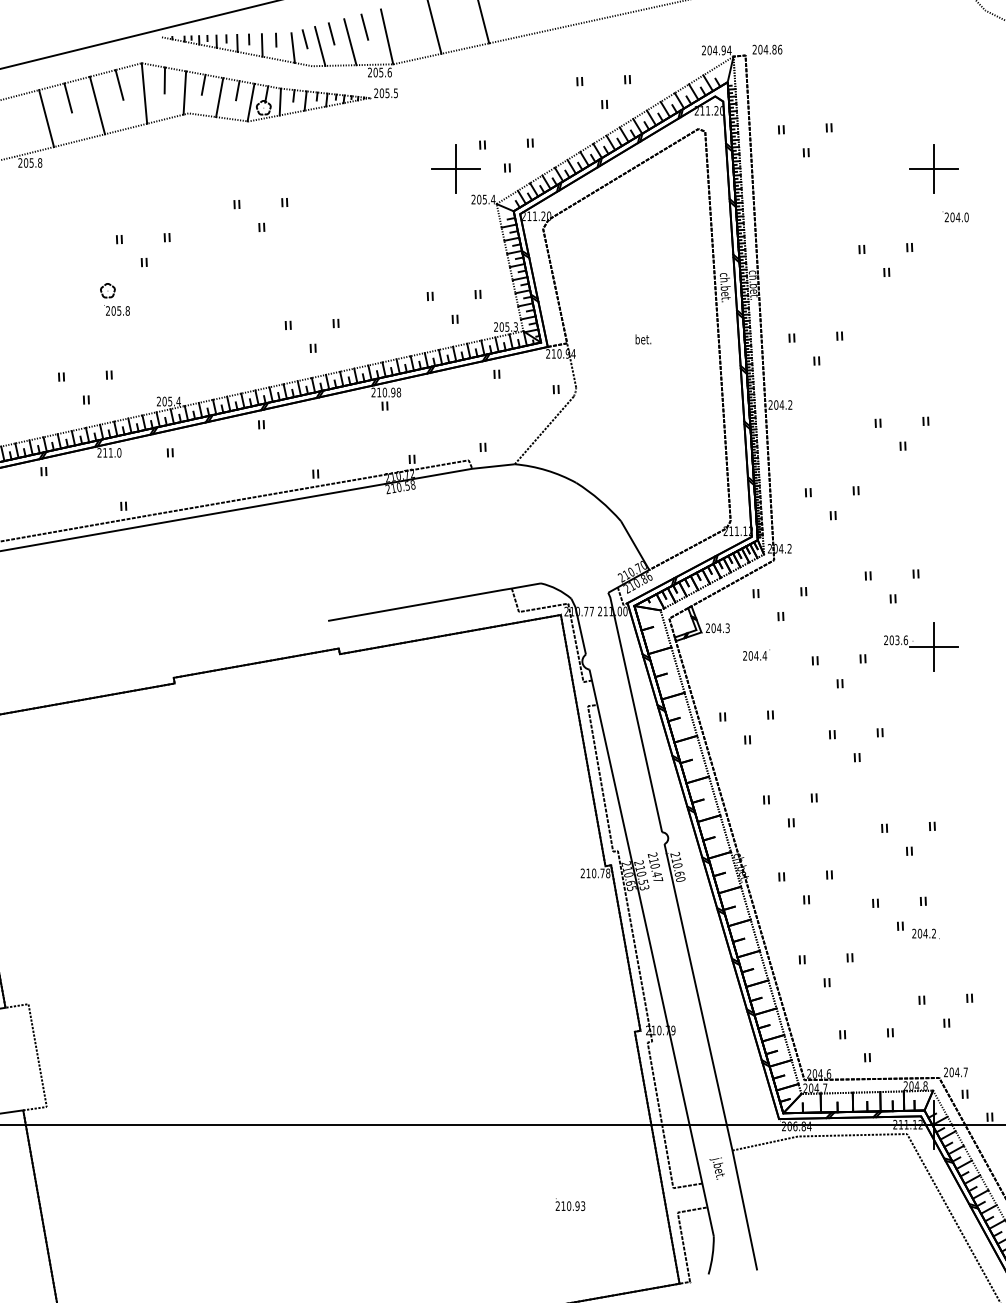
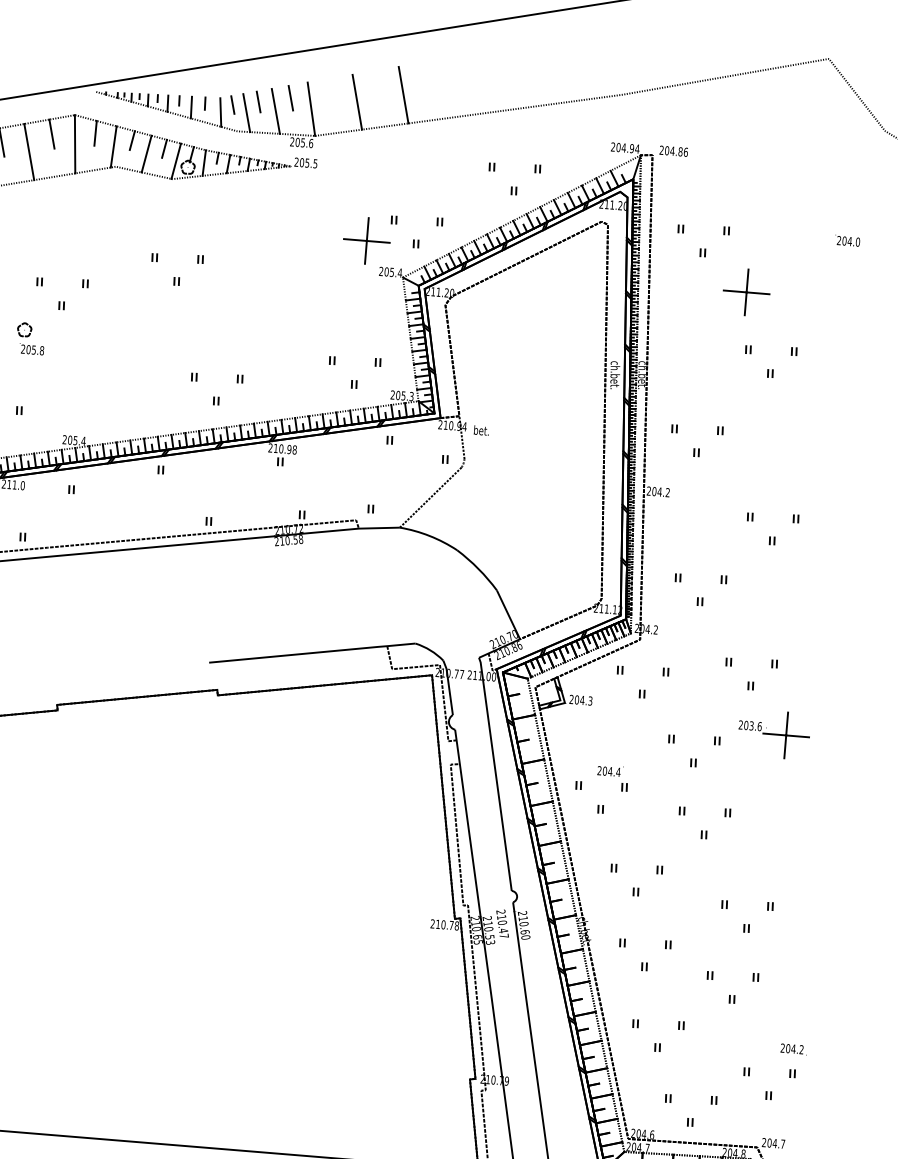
part: (933, 168) -> (746, 291), moved
text: (955, 216) -> (847, 240), moved
text: (643, 339) -> (481, 430), moved
text: (756, 654) -> (610, 770), moved
text: (925, 933) -> (793, 1048), moved

